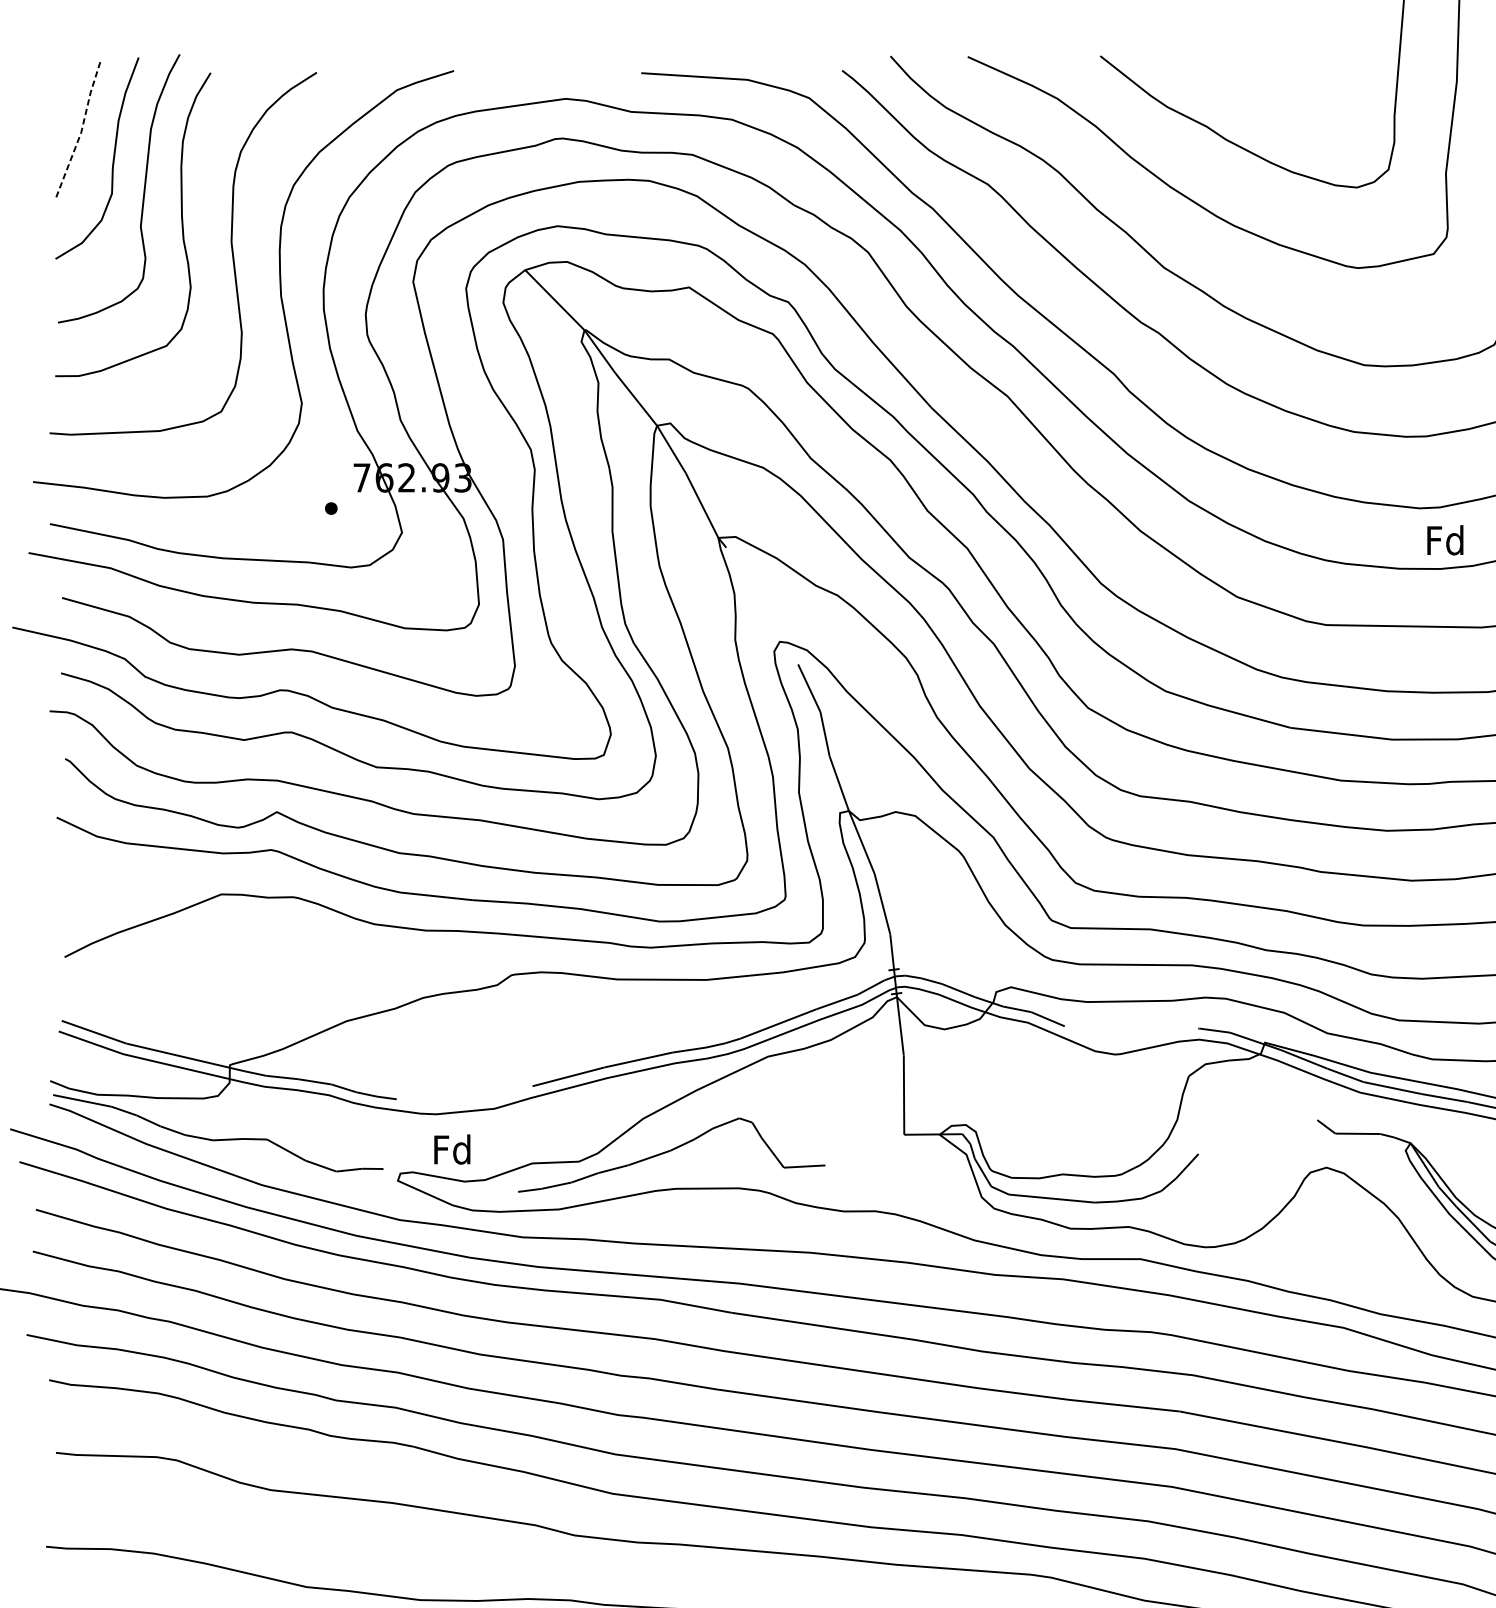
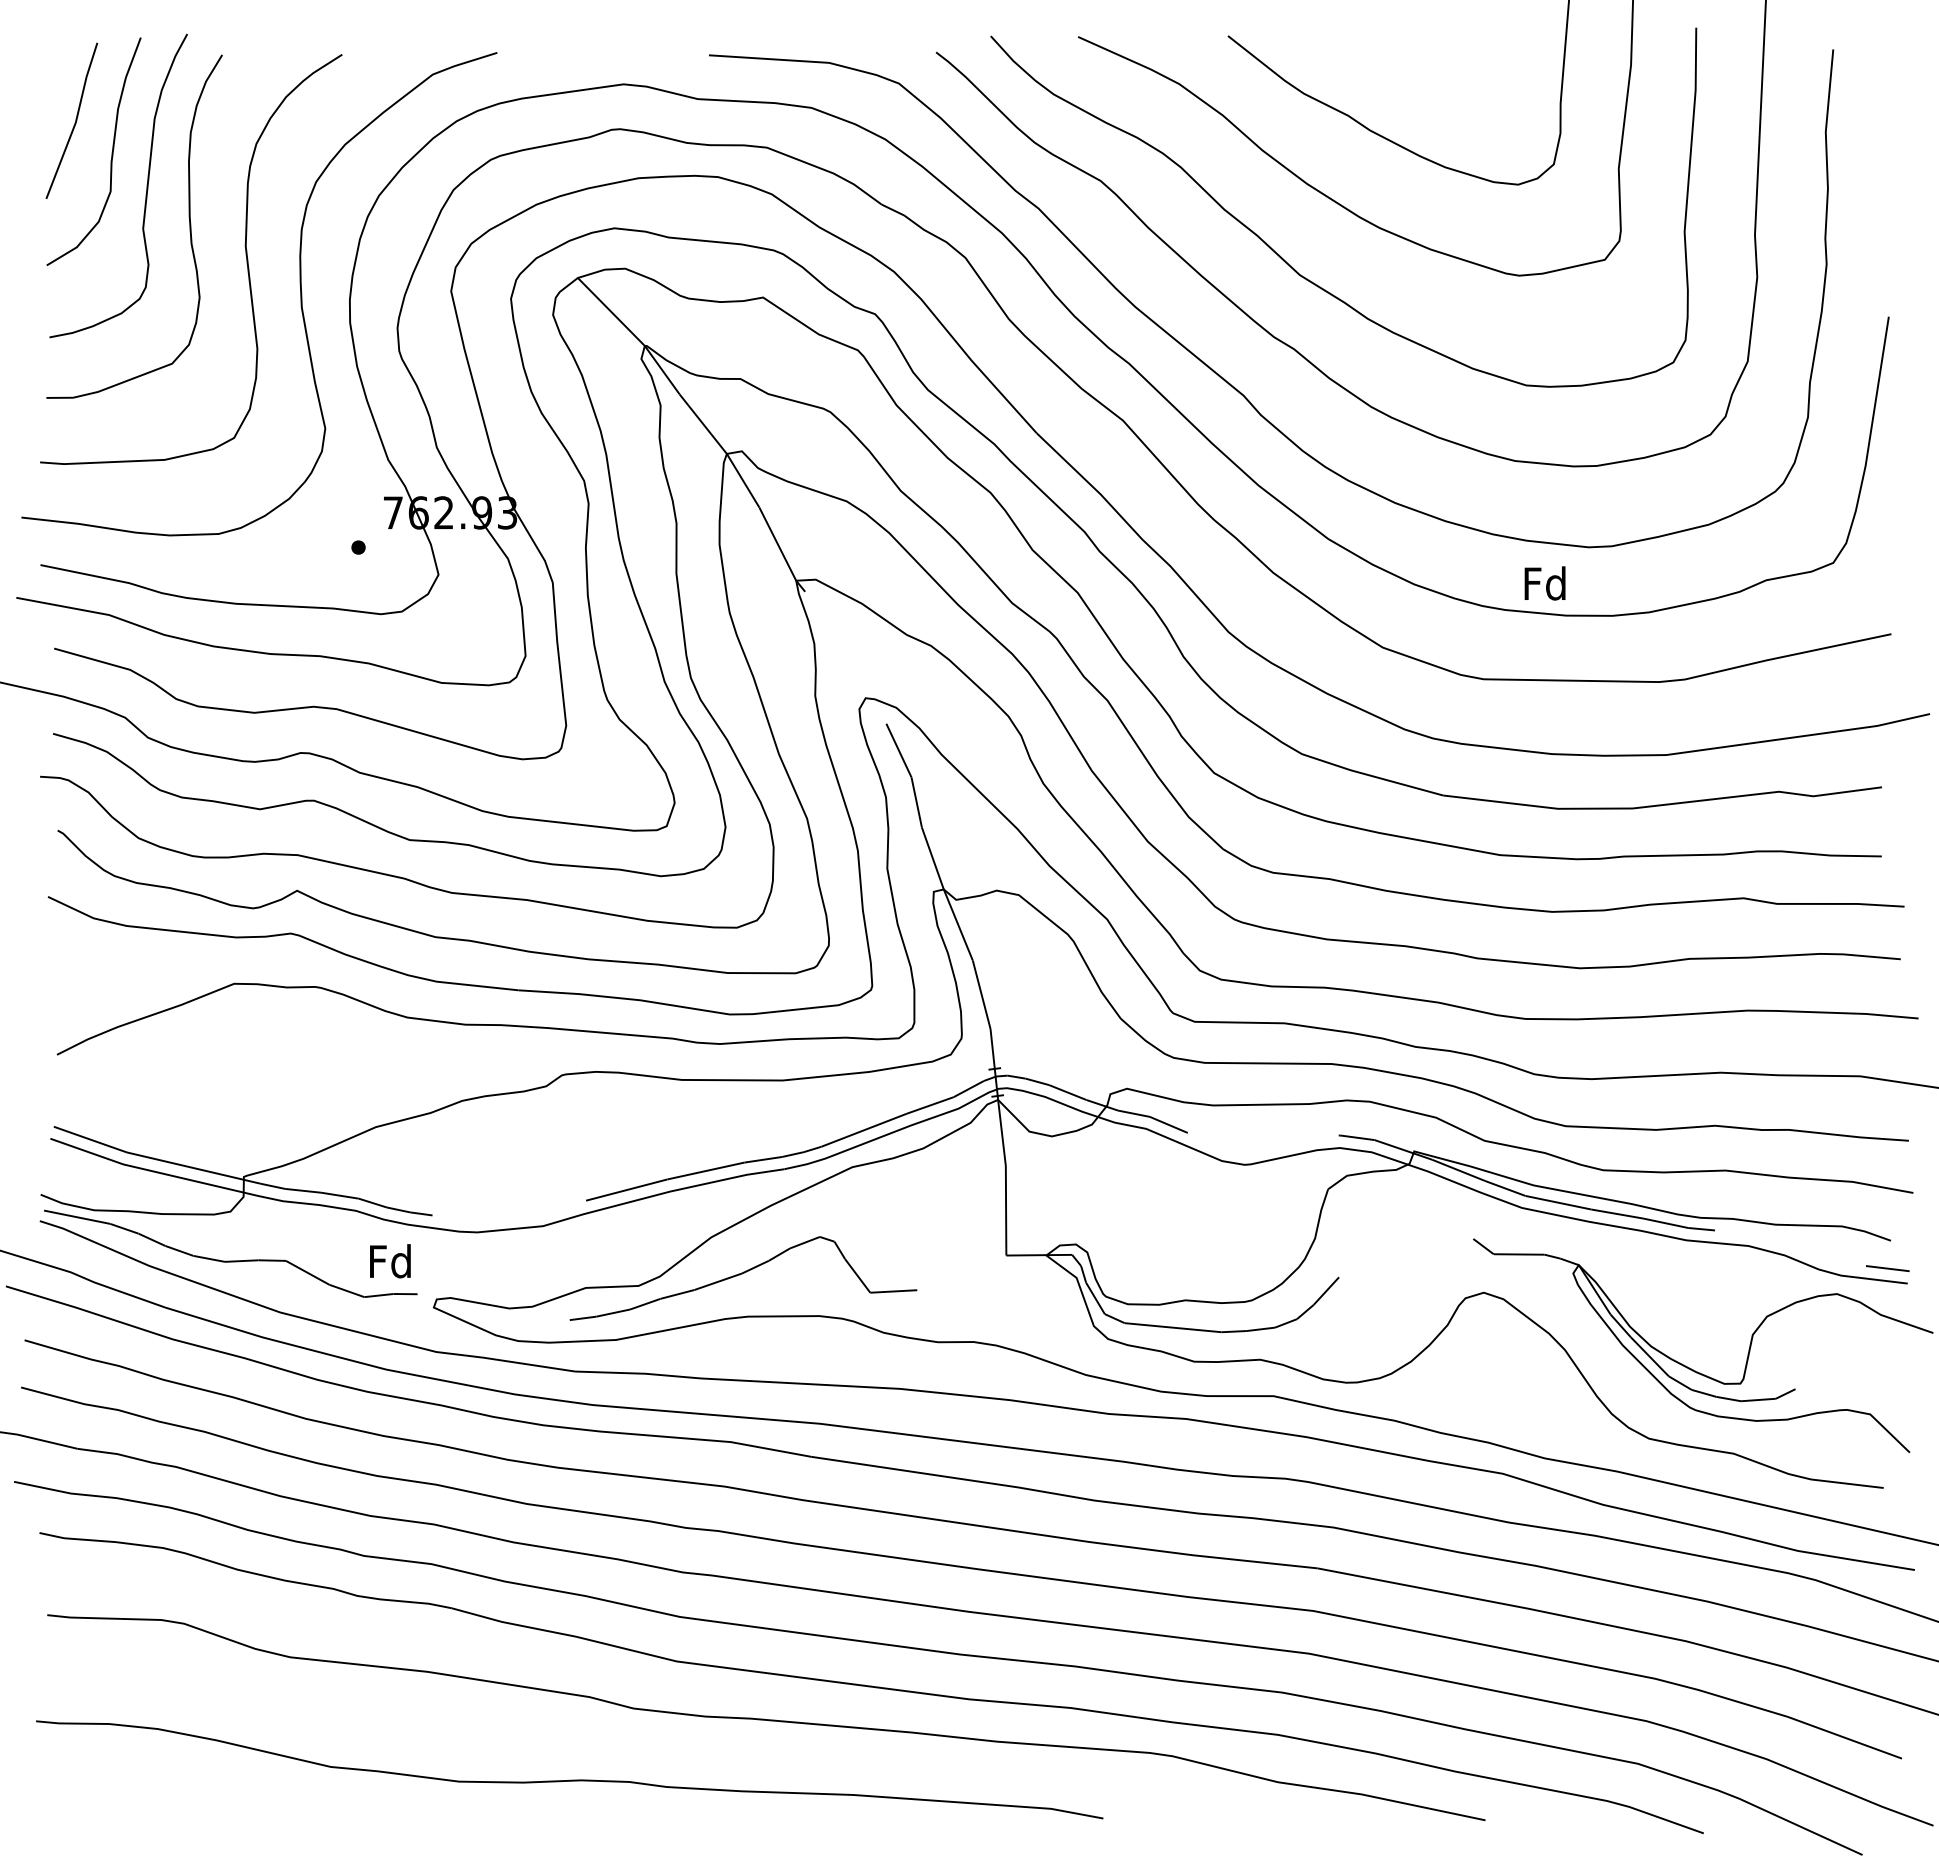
line: (81, 131) -> (76, 121), dashed -> solid
text: (1444, 540) -> (1544, 583), moved
text: (452, 1149) -> (390, 1261), moved

